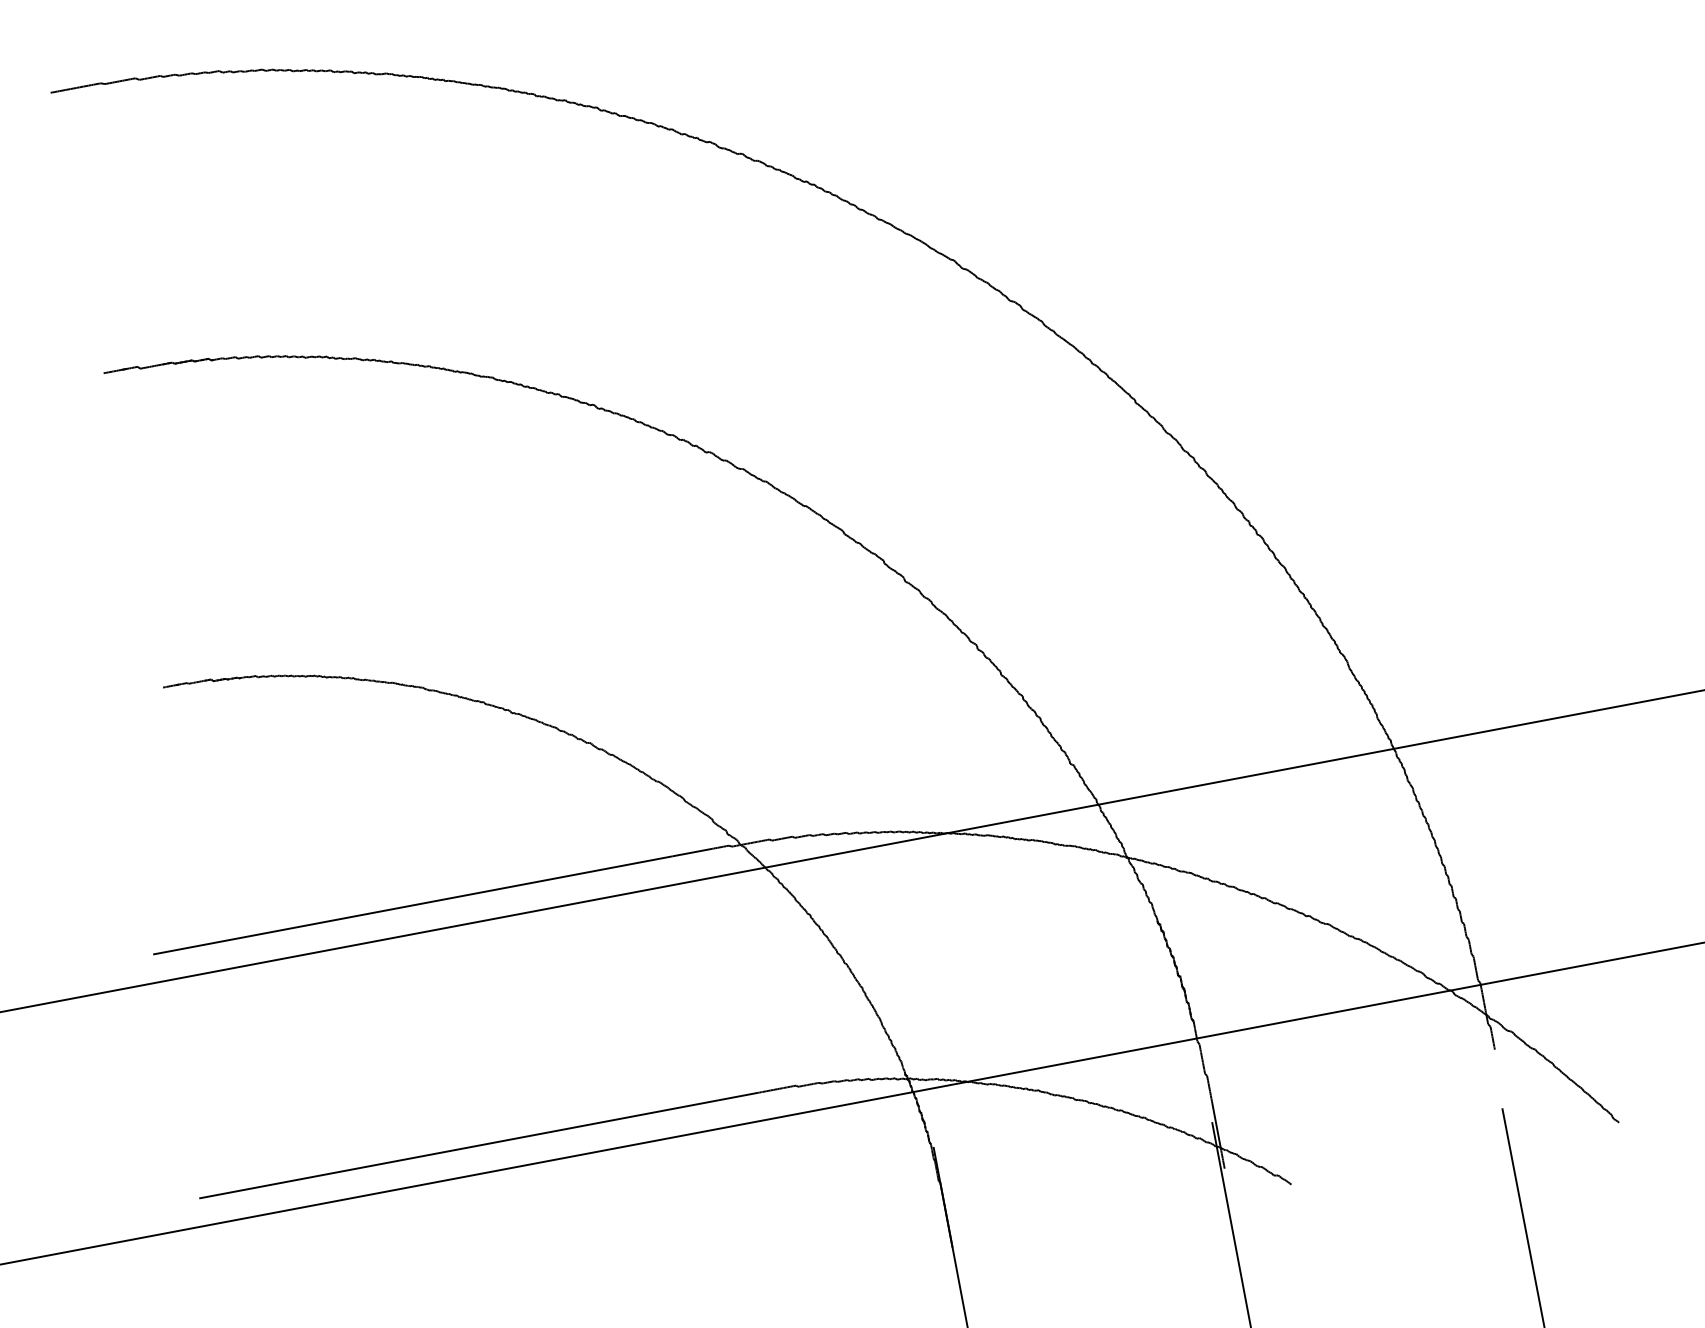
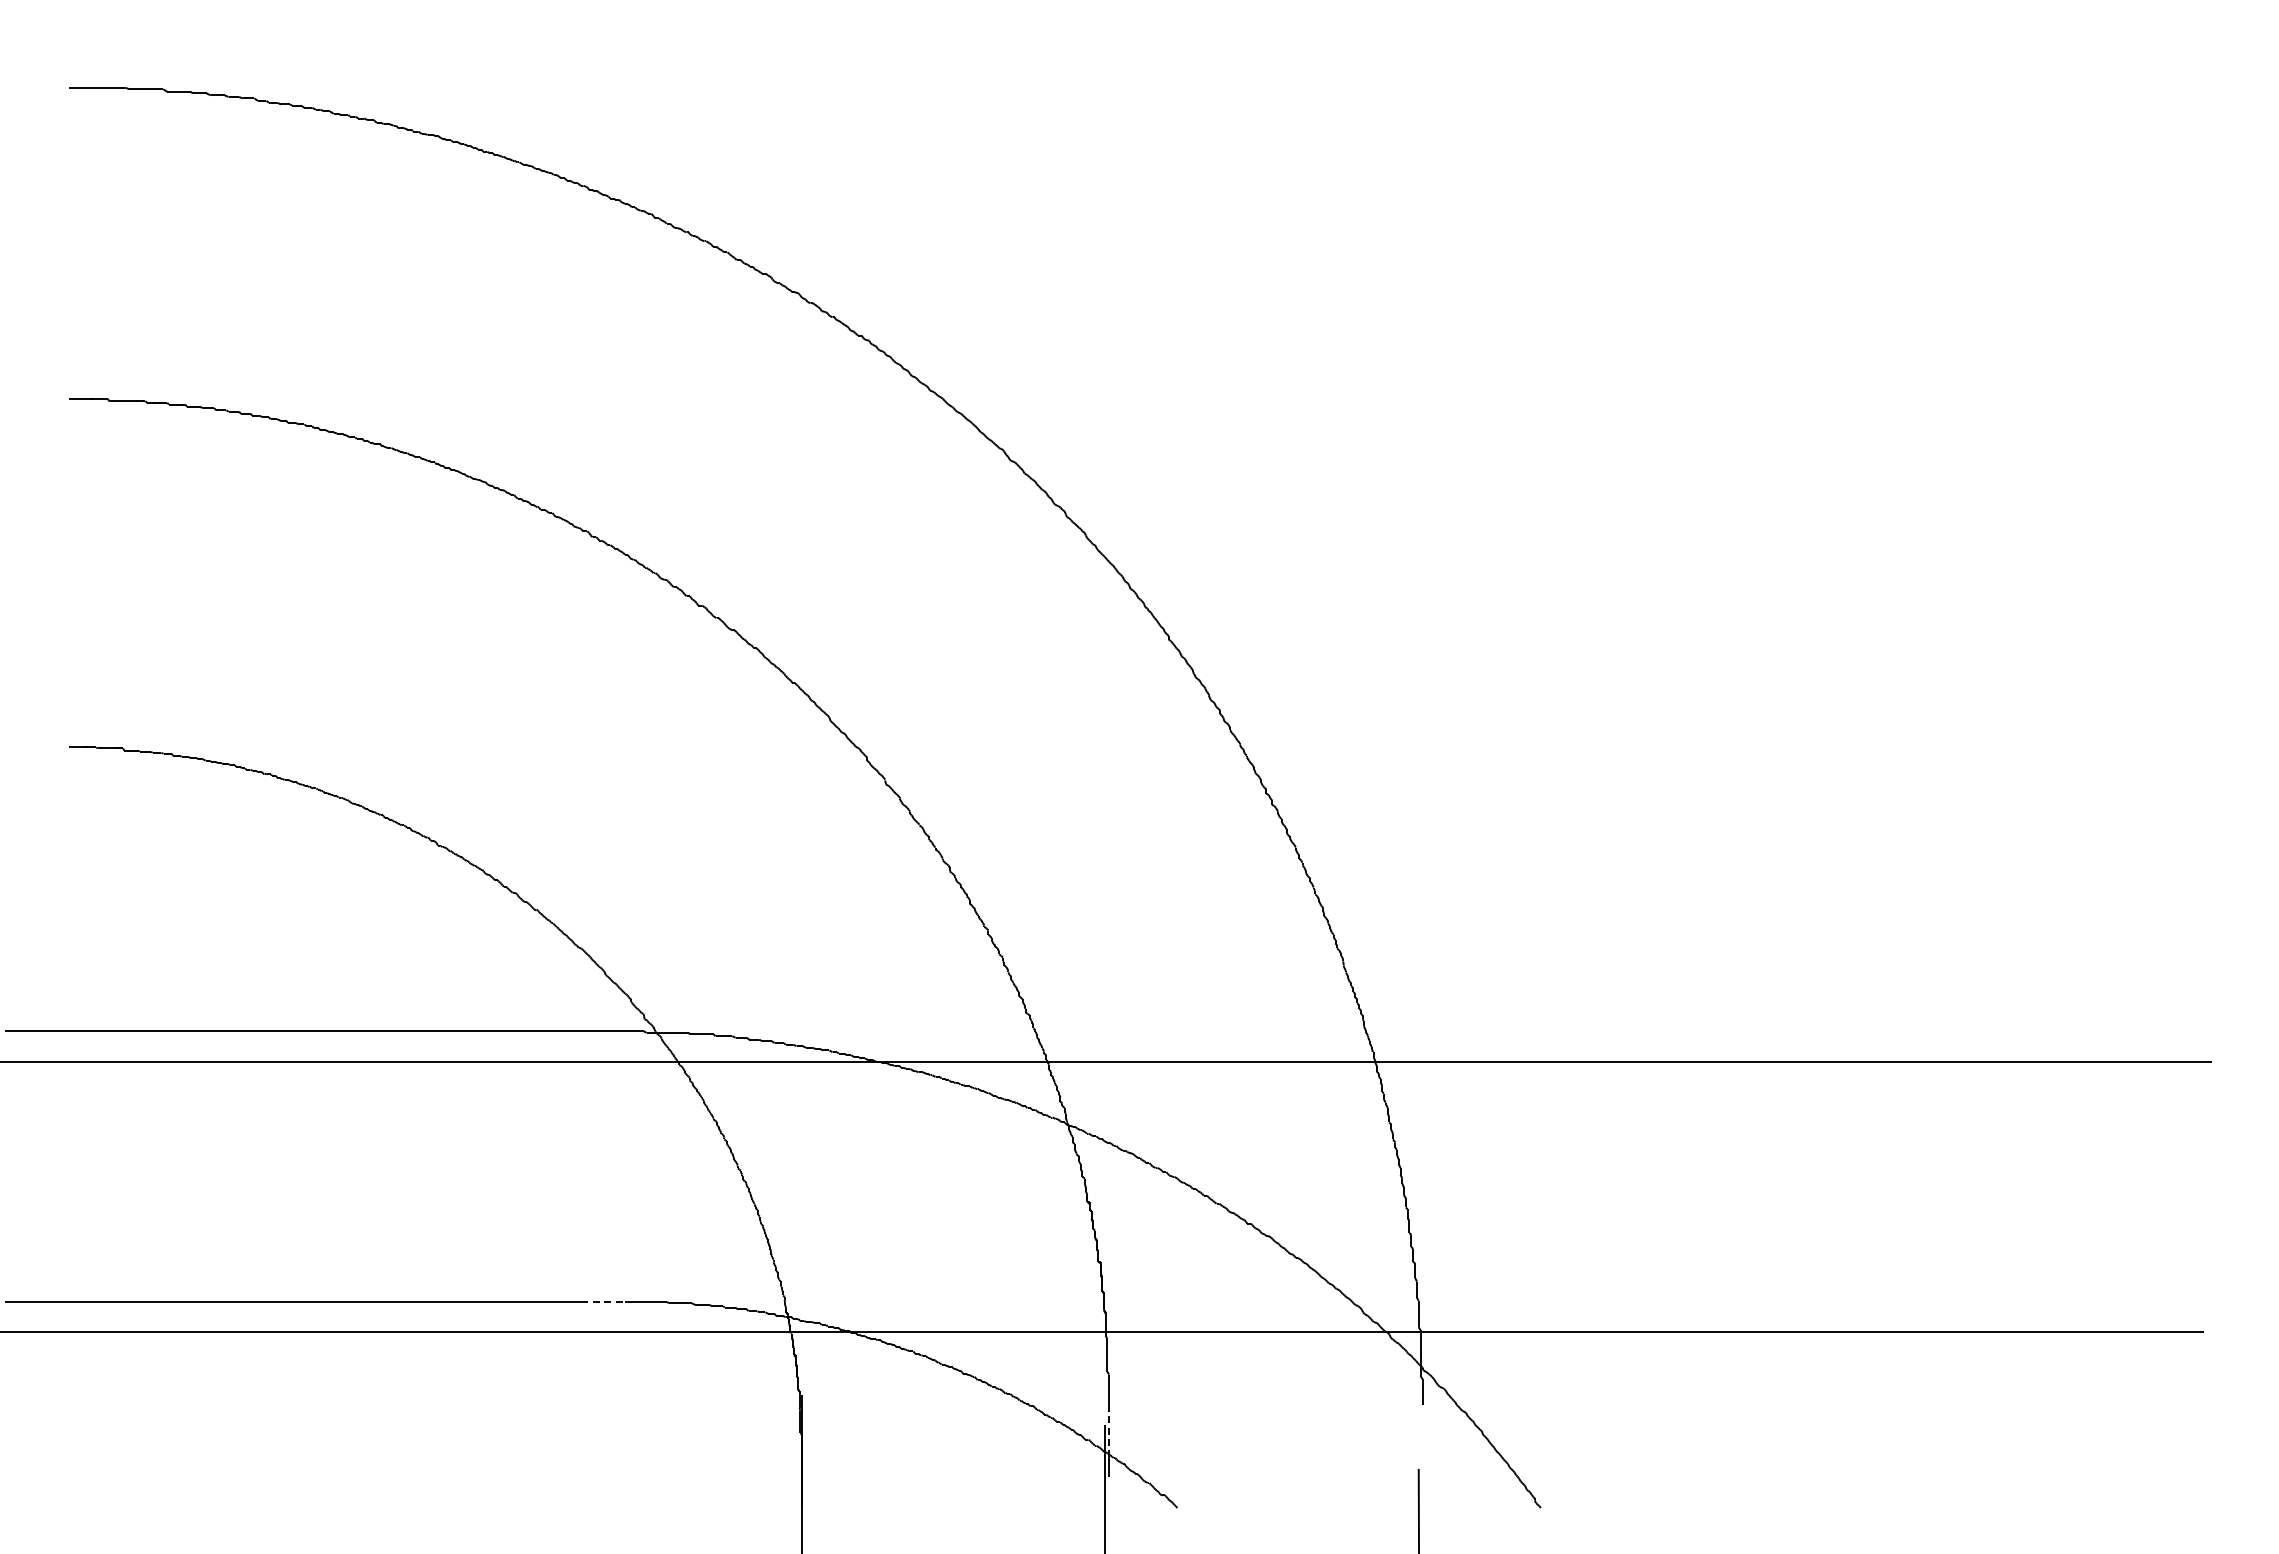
line: (738, 1096) -> (603, 1301), solid -> dashed
line: (1217, 1126) -> (1109, 1430), solid -> dashed

